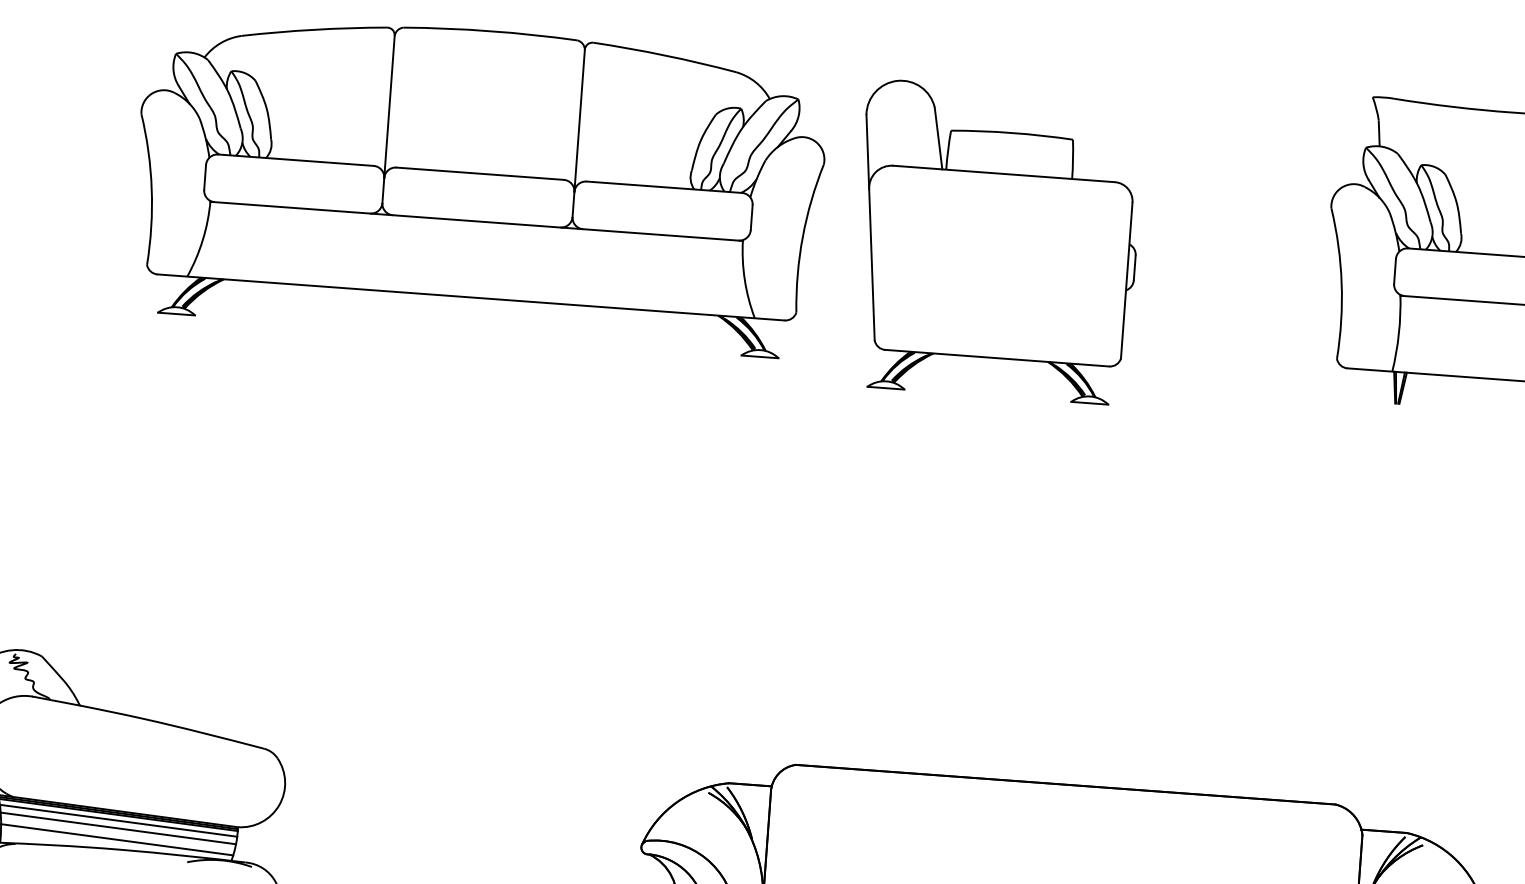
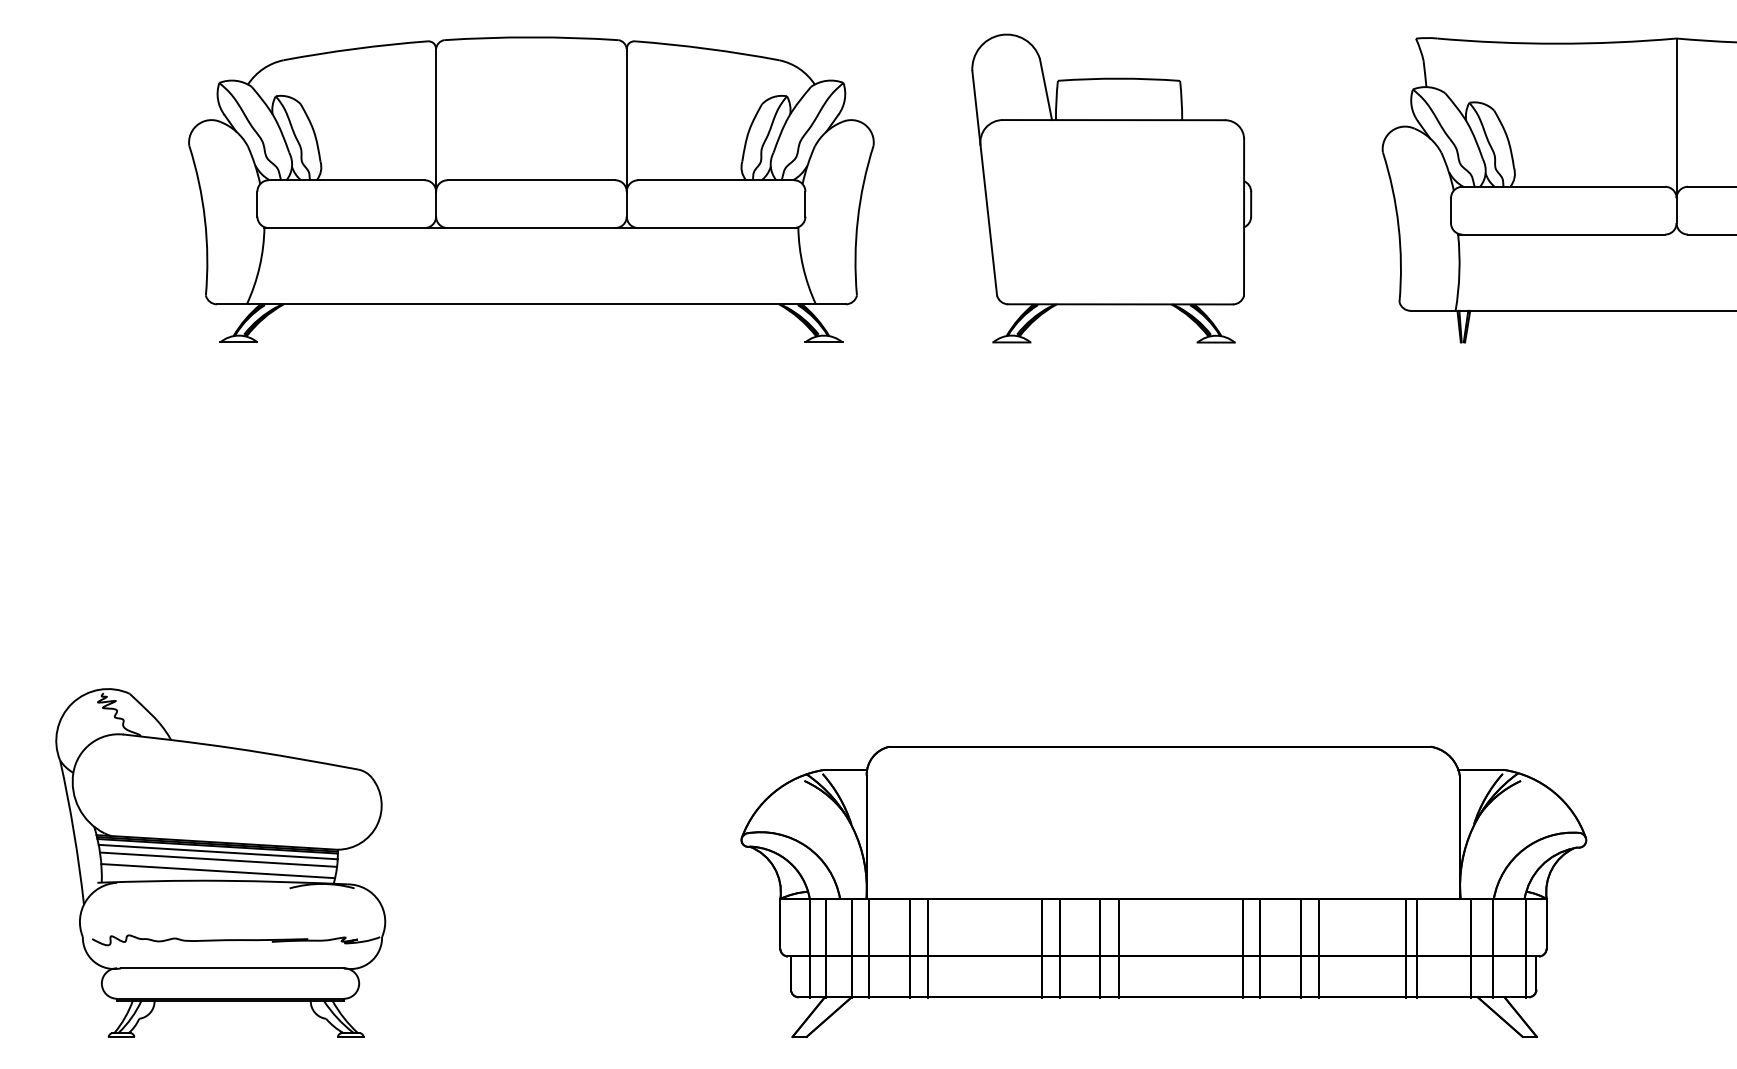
part: (996, 241) -> (1111, 188), moved

